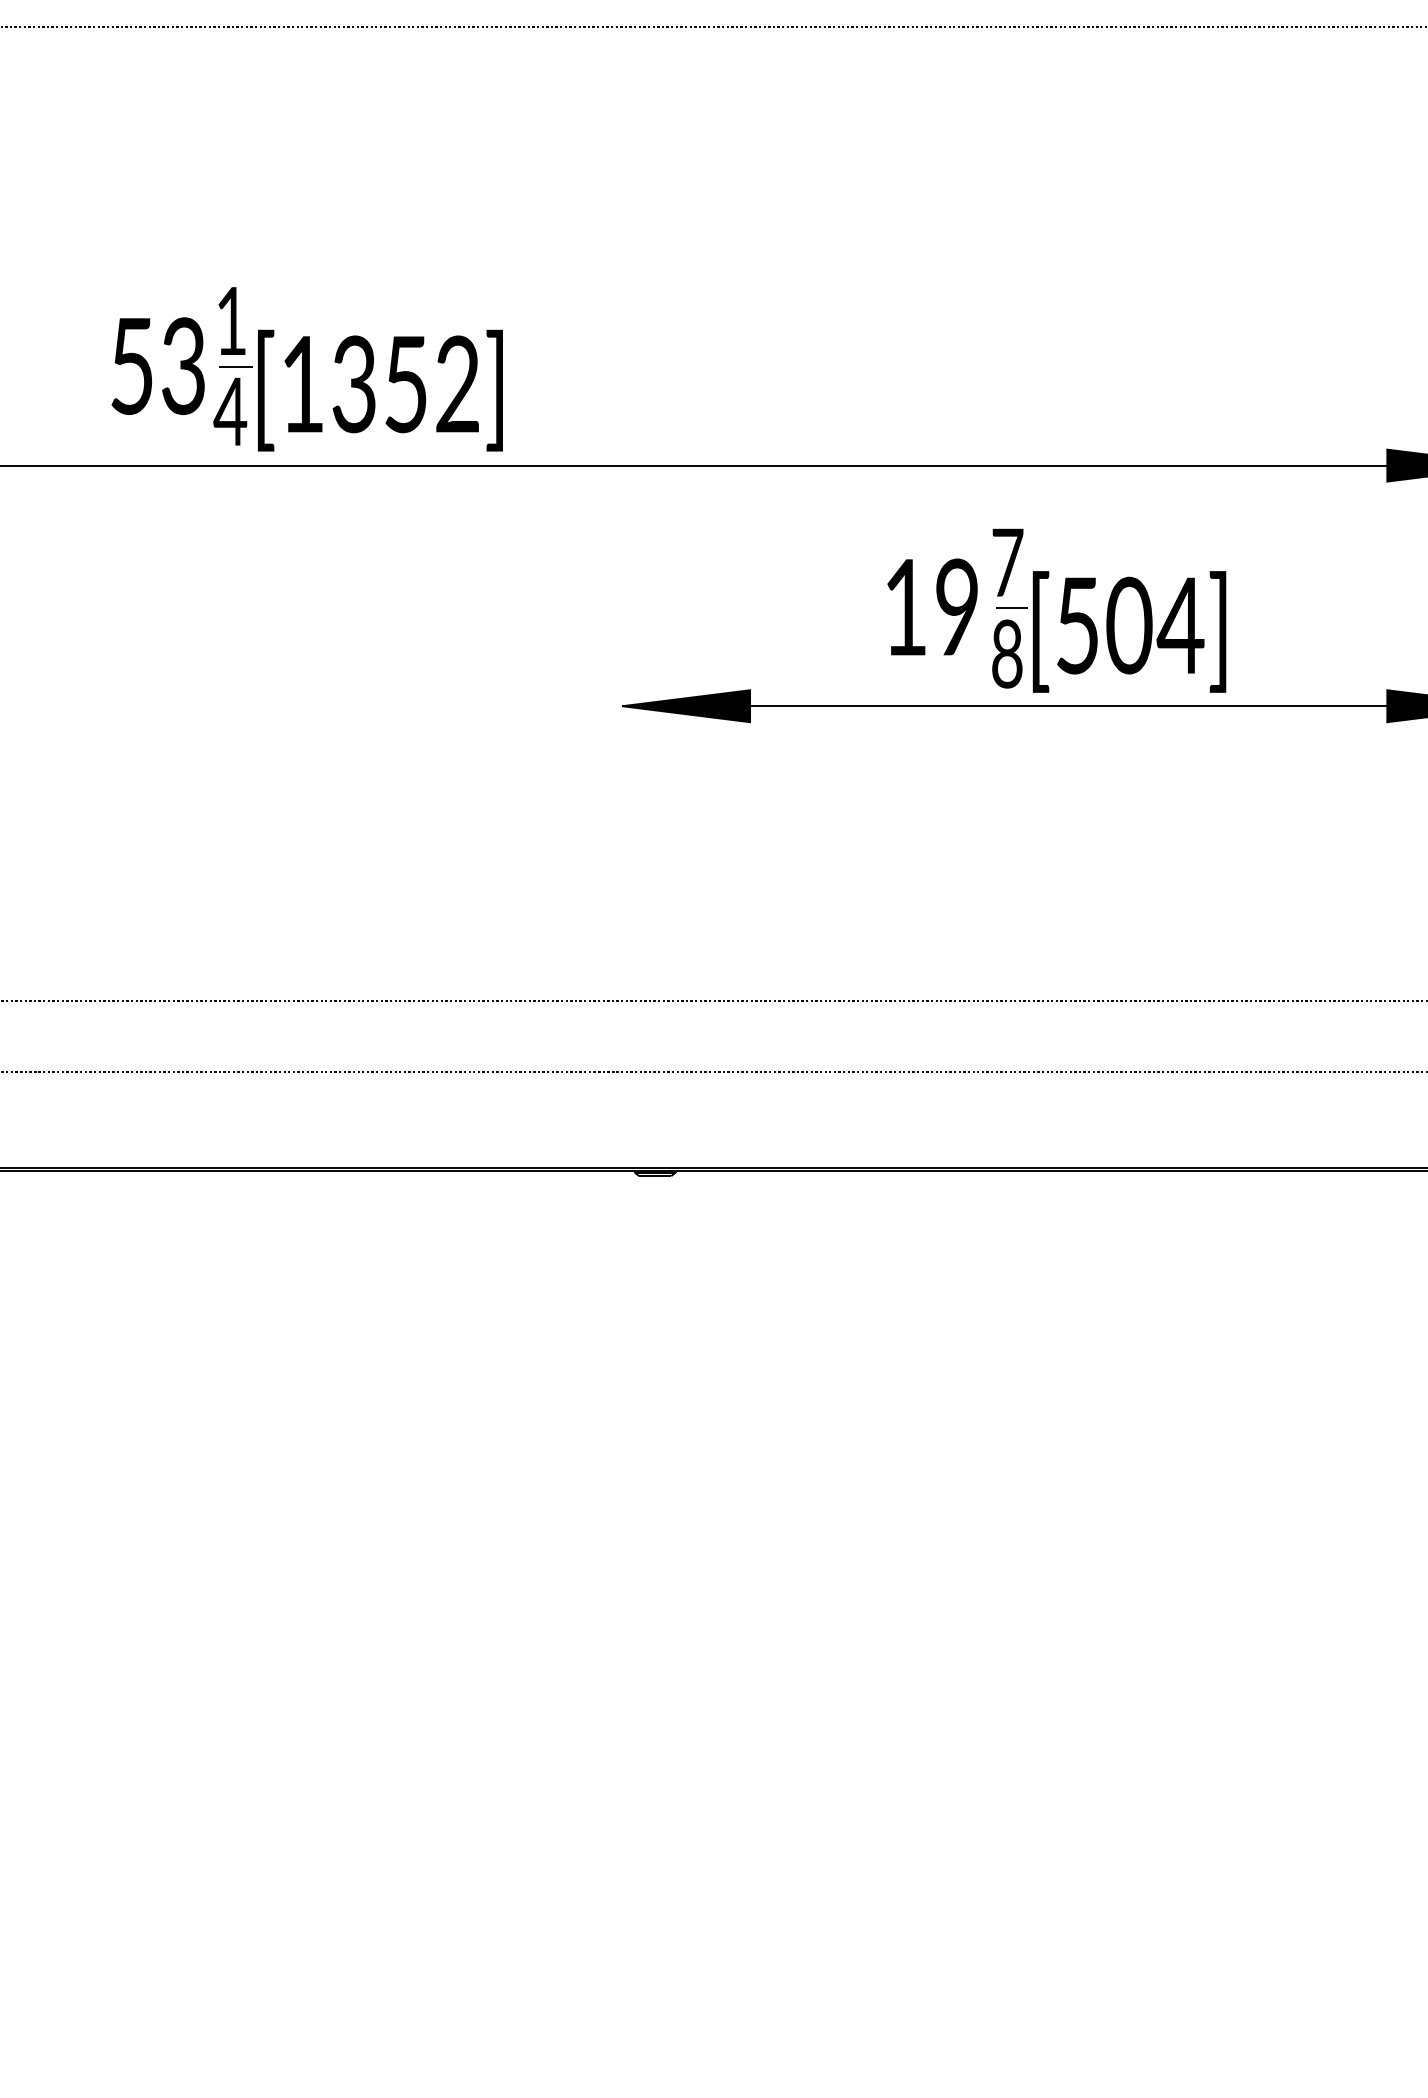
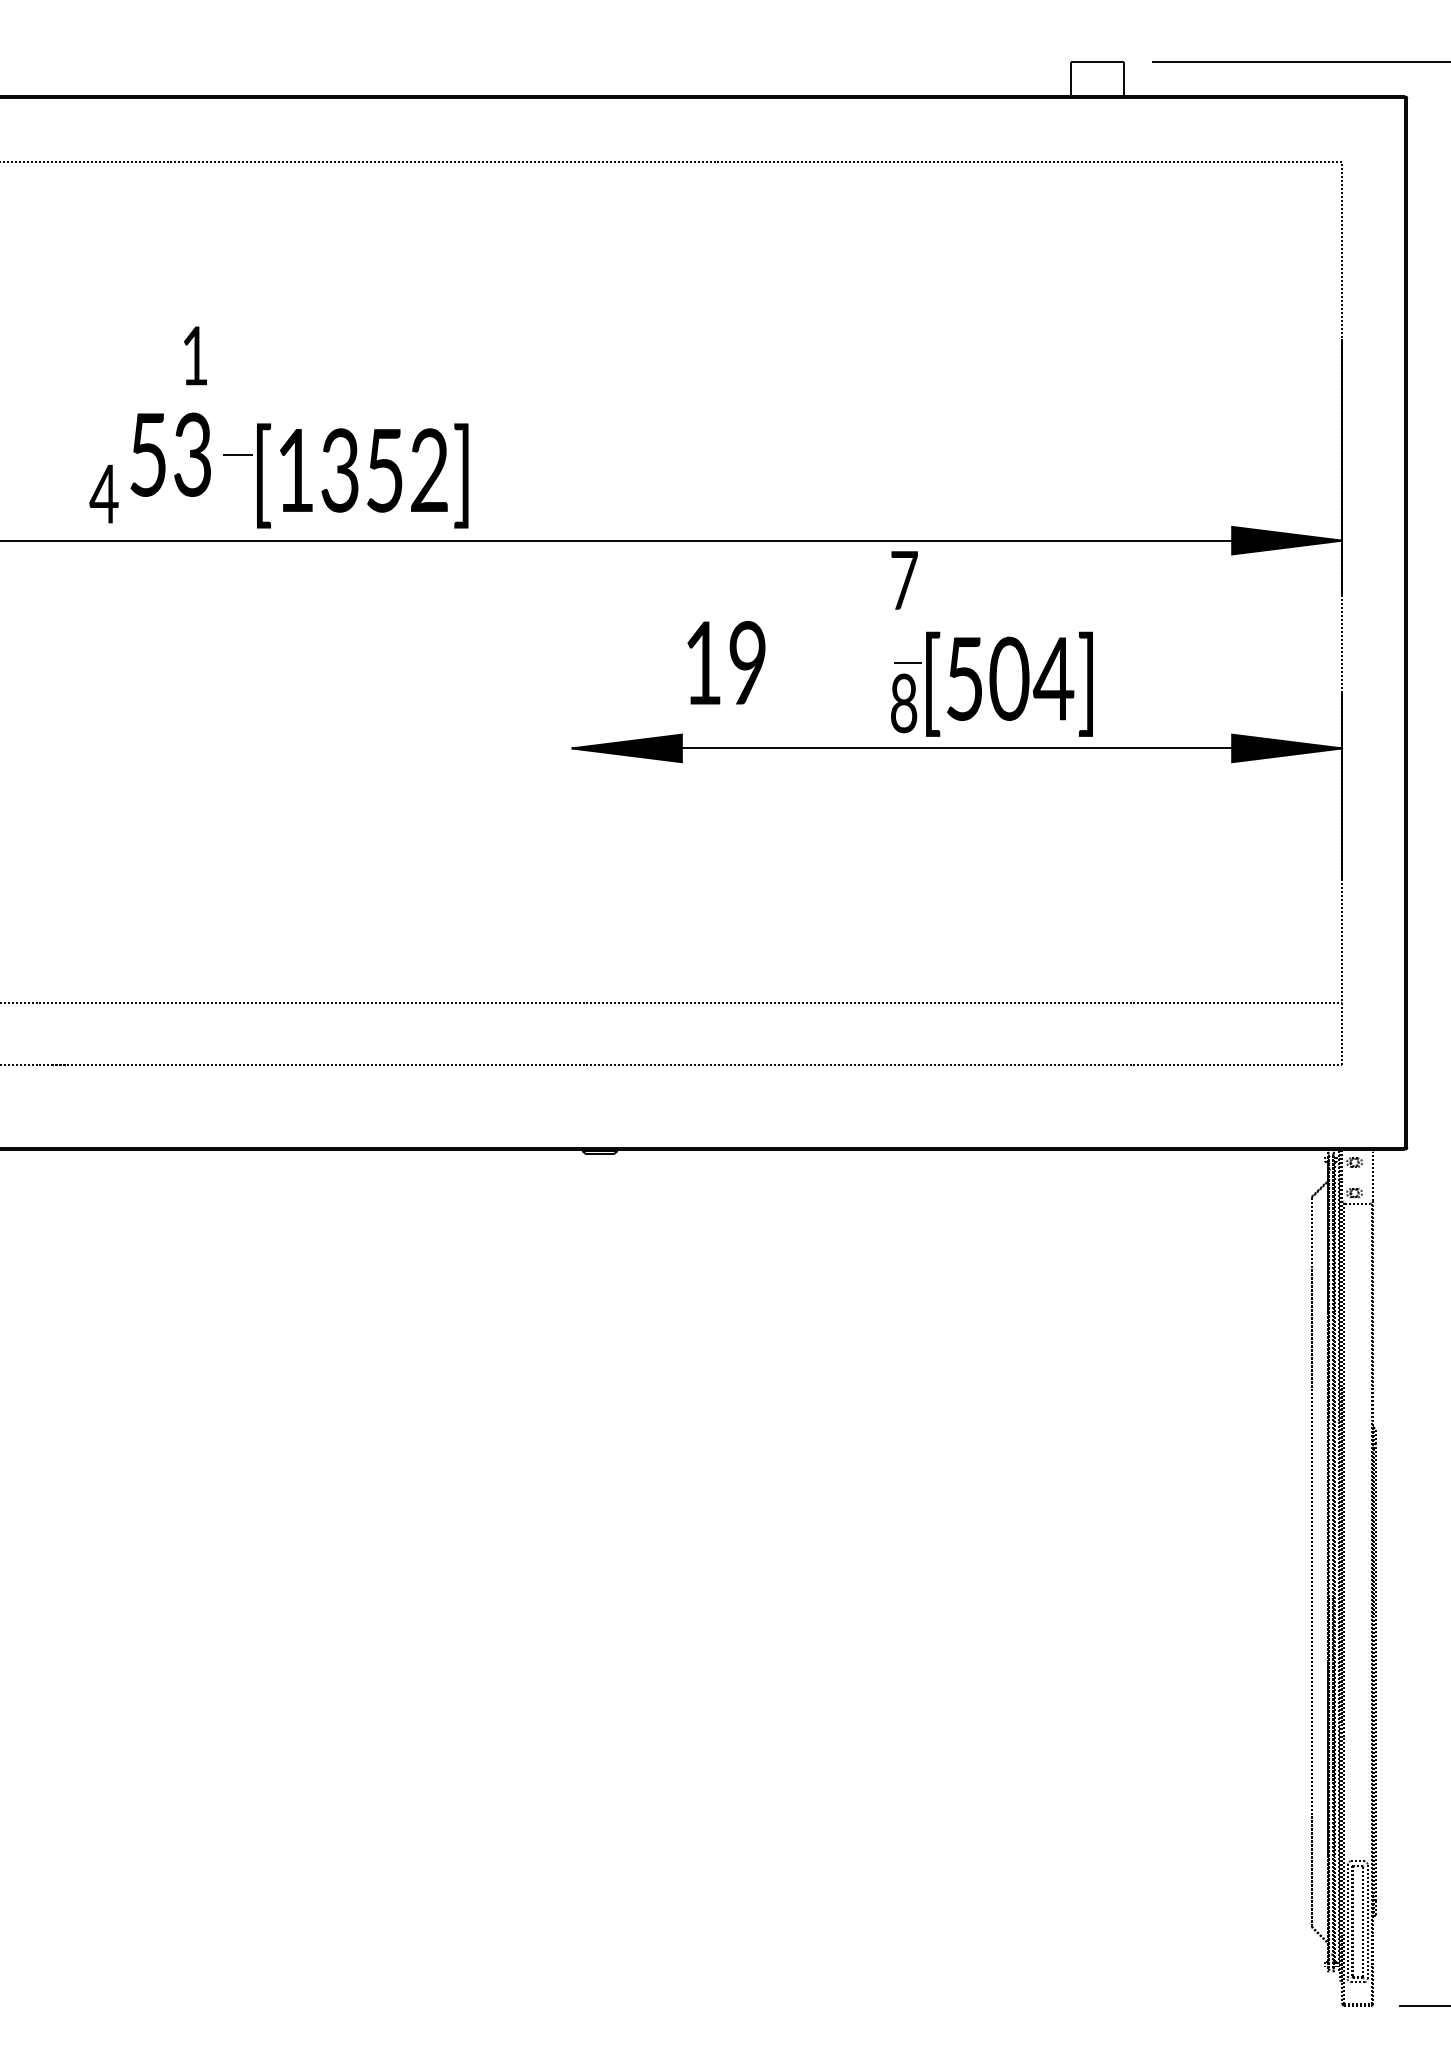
text: (231, 320) -> (195, 355), moved
text: (229, 412) -> (103, 494), moved
text: (1007, 562) -> (904, 580), moved
text: (932, 606) -> (726, 662), moved

